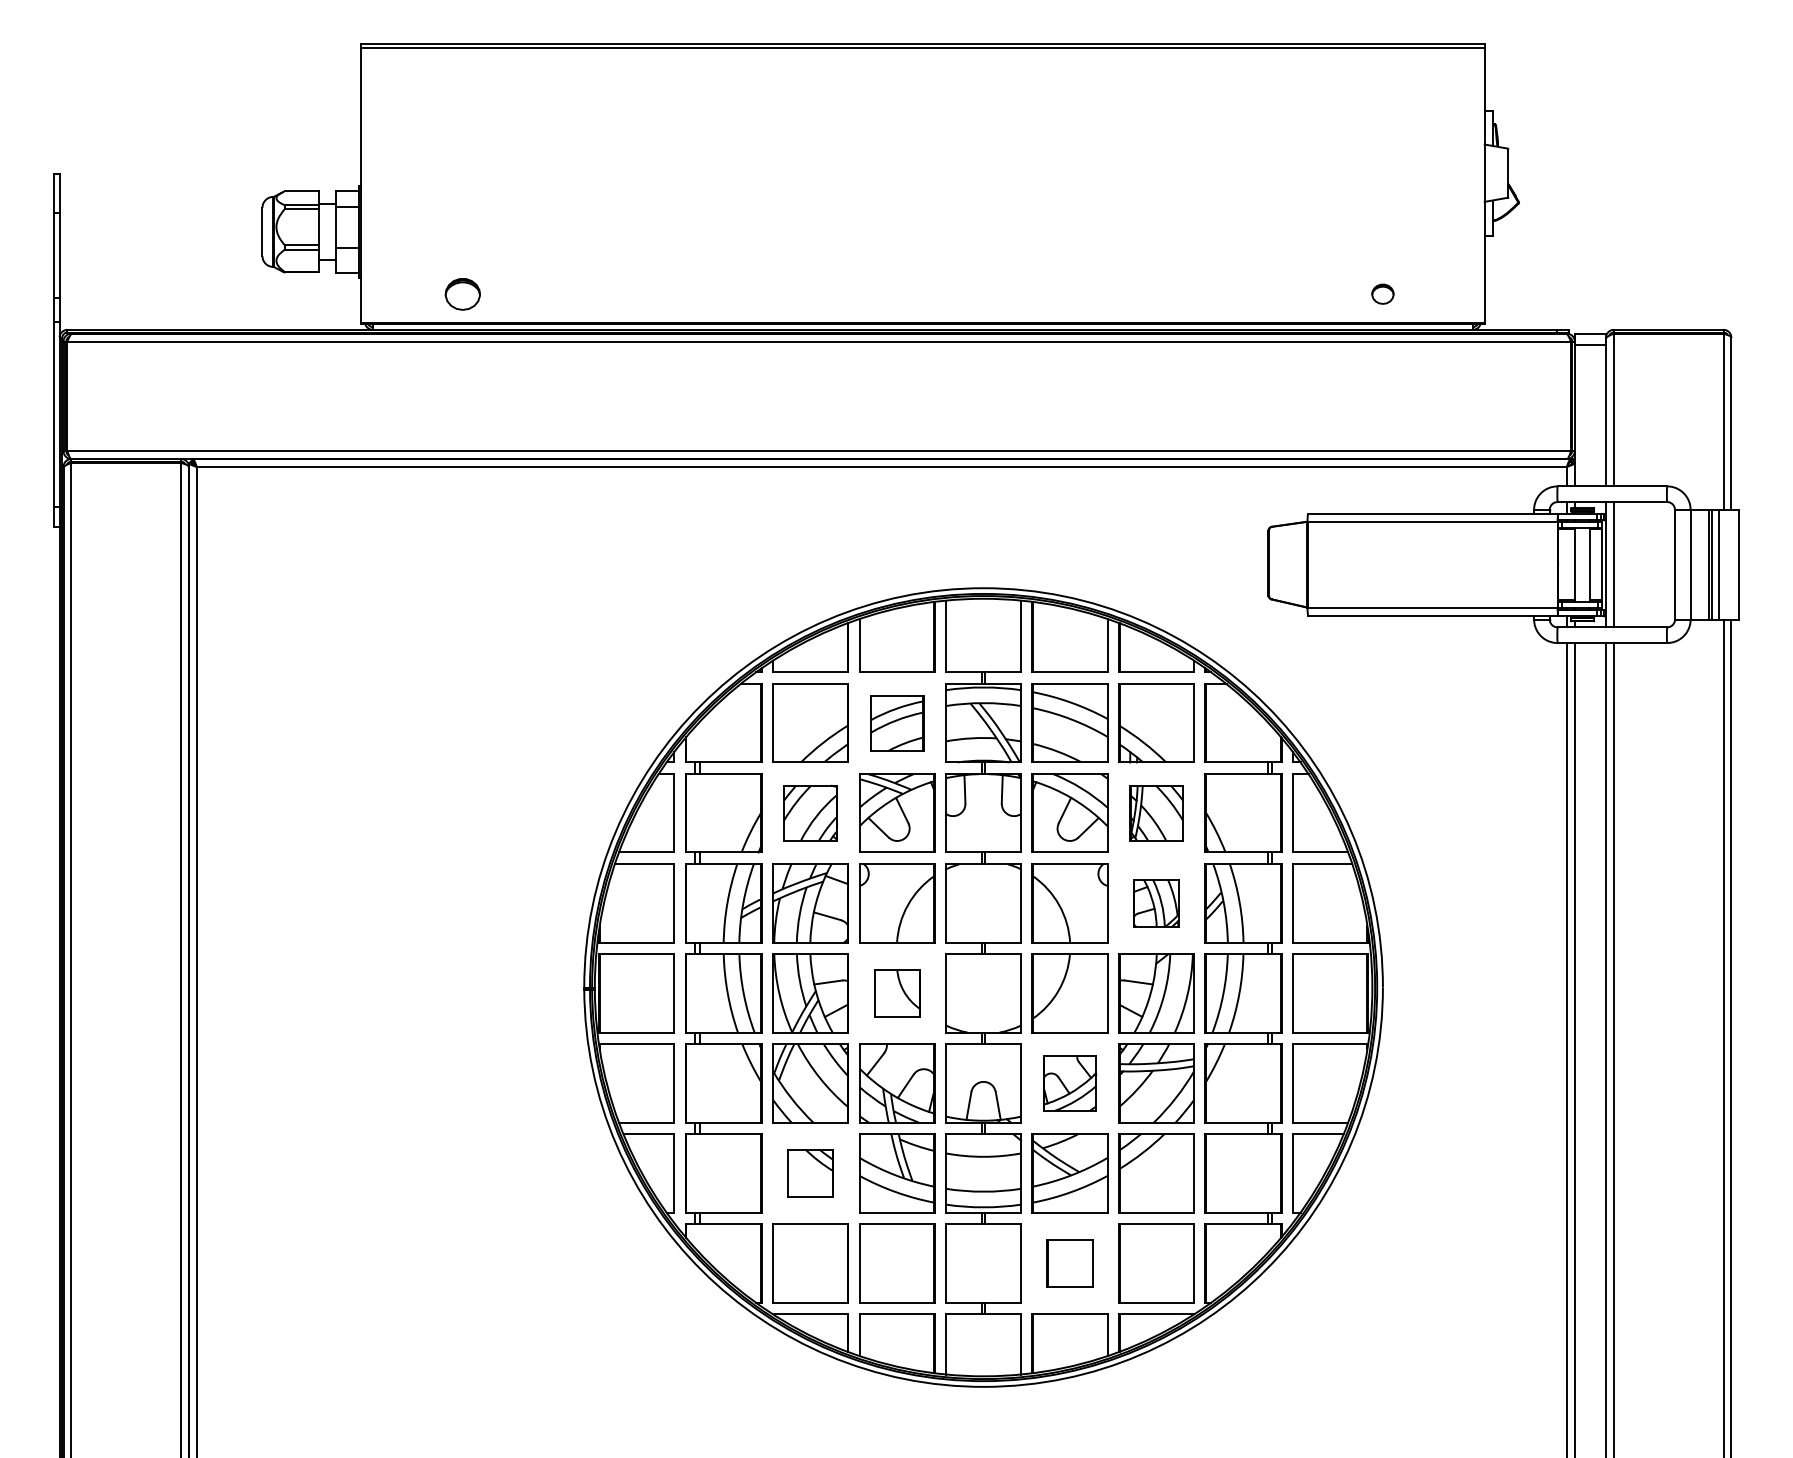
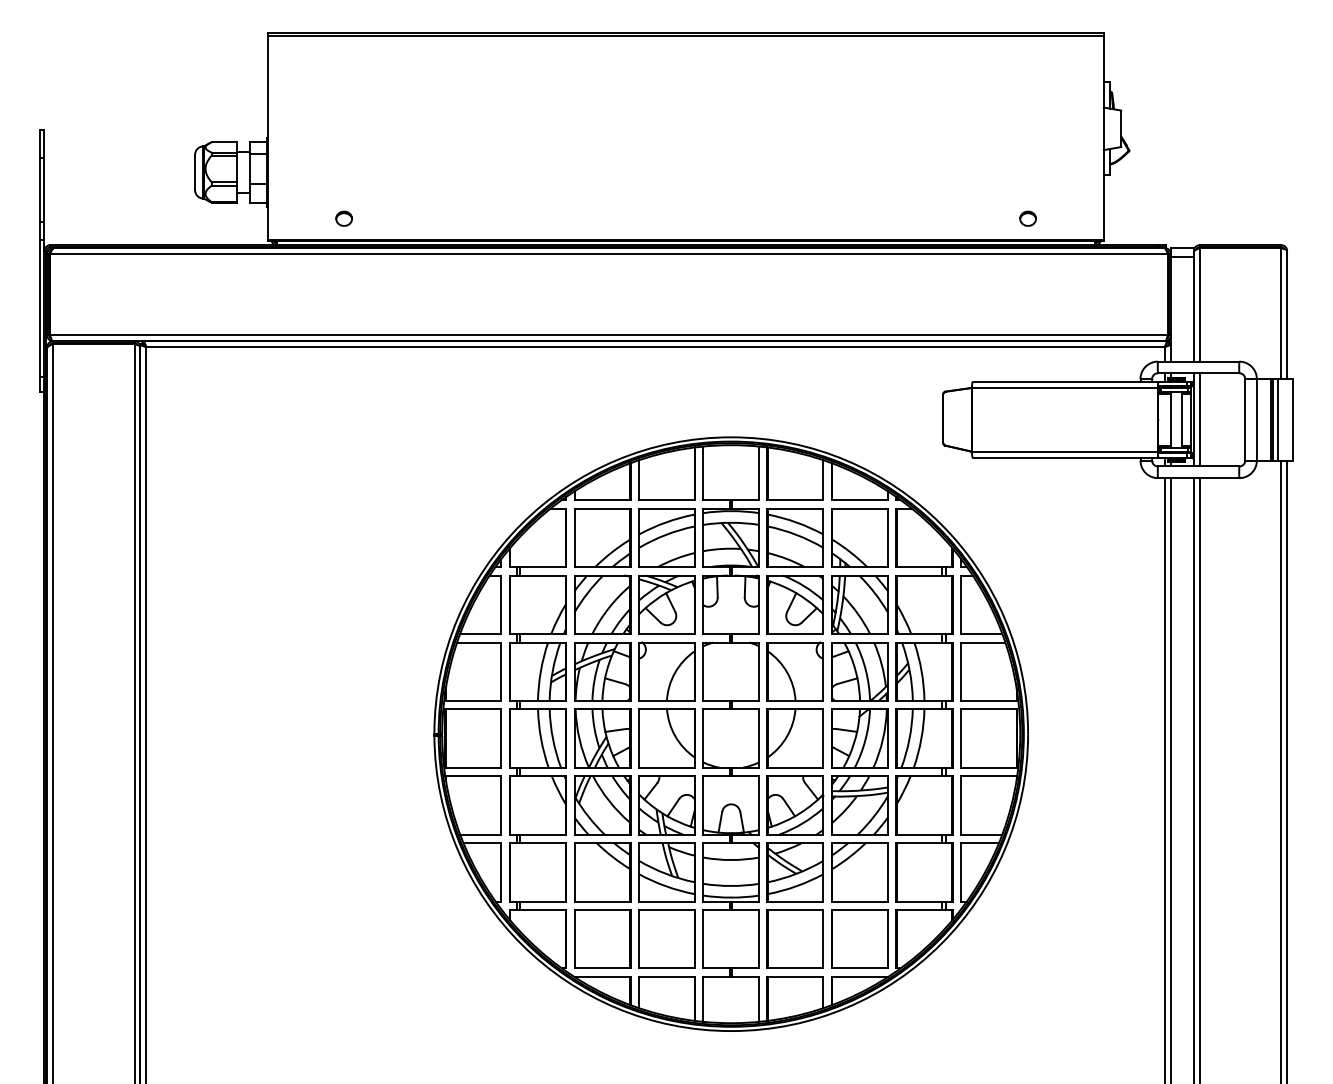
part: (462, 293) -> (343, 218), size x0.62
part: (897, 722) -> (667, 537), size x1.43
part: (810, 812) -> (602, 604), size x1.43
part: (1156, 812) -> (859, 604), size x1.43
part: (1156, 903) -> (859, 671), size x1.67
part: (897, 993) -> (667, 738), size x1.67
part: (1069, 1083) -> (795, 805), size x1.43
part: (810, 1173) -> (602, 872), size x1.67
part: (1069, 1263) -> (795, 939), size x1.67

